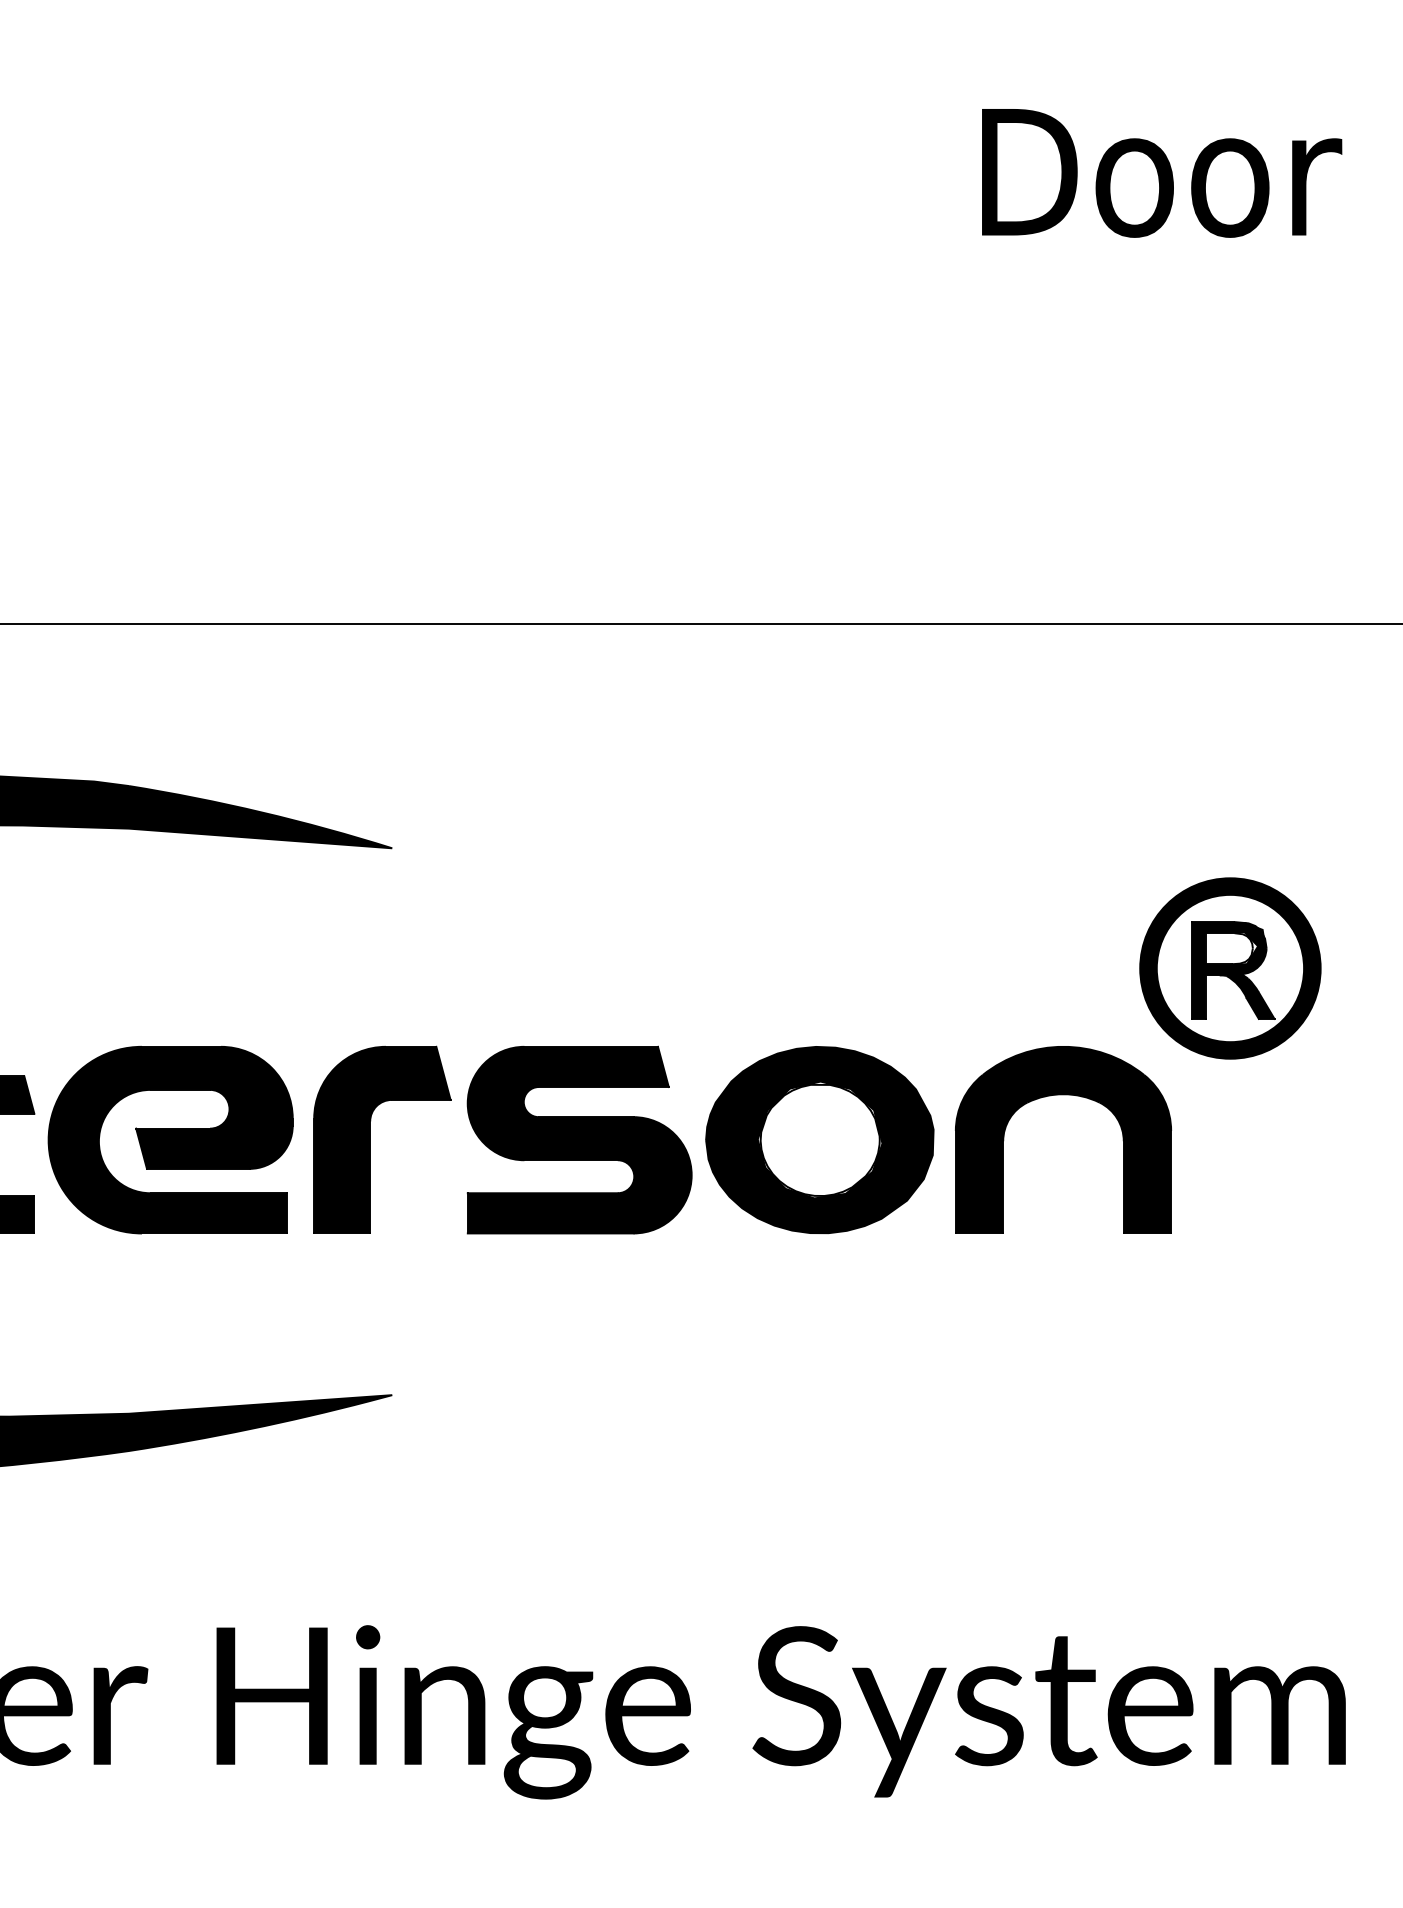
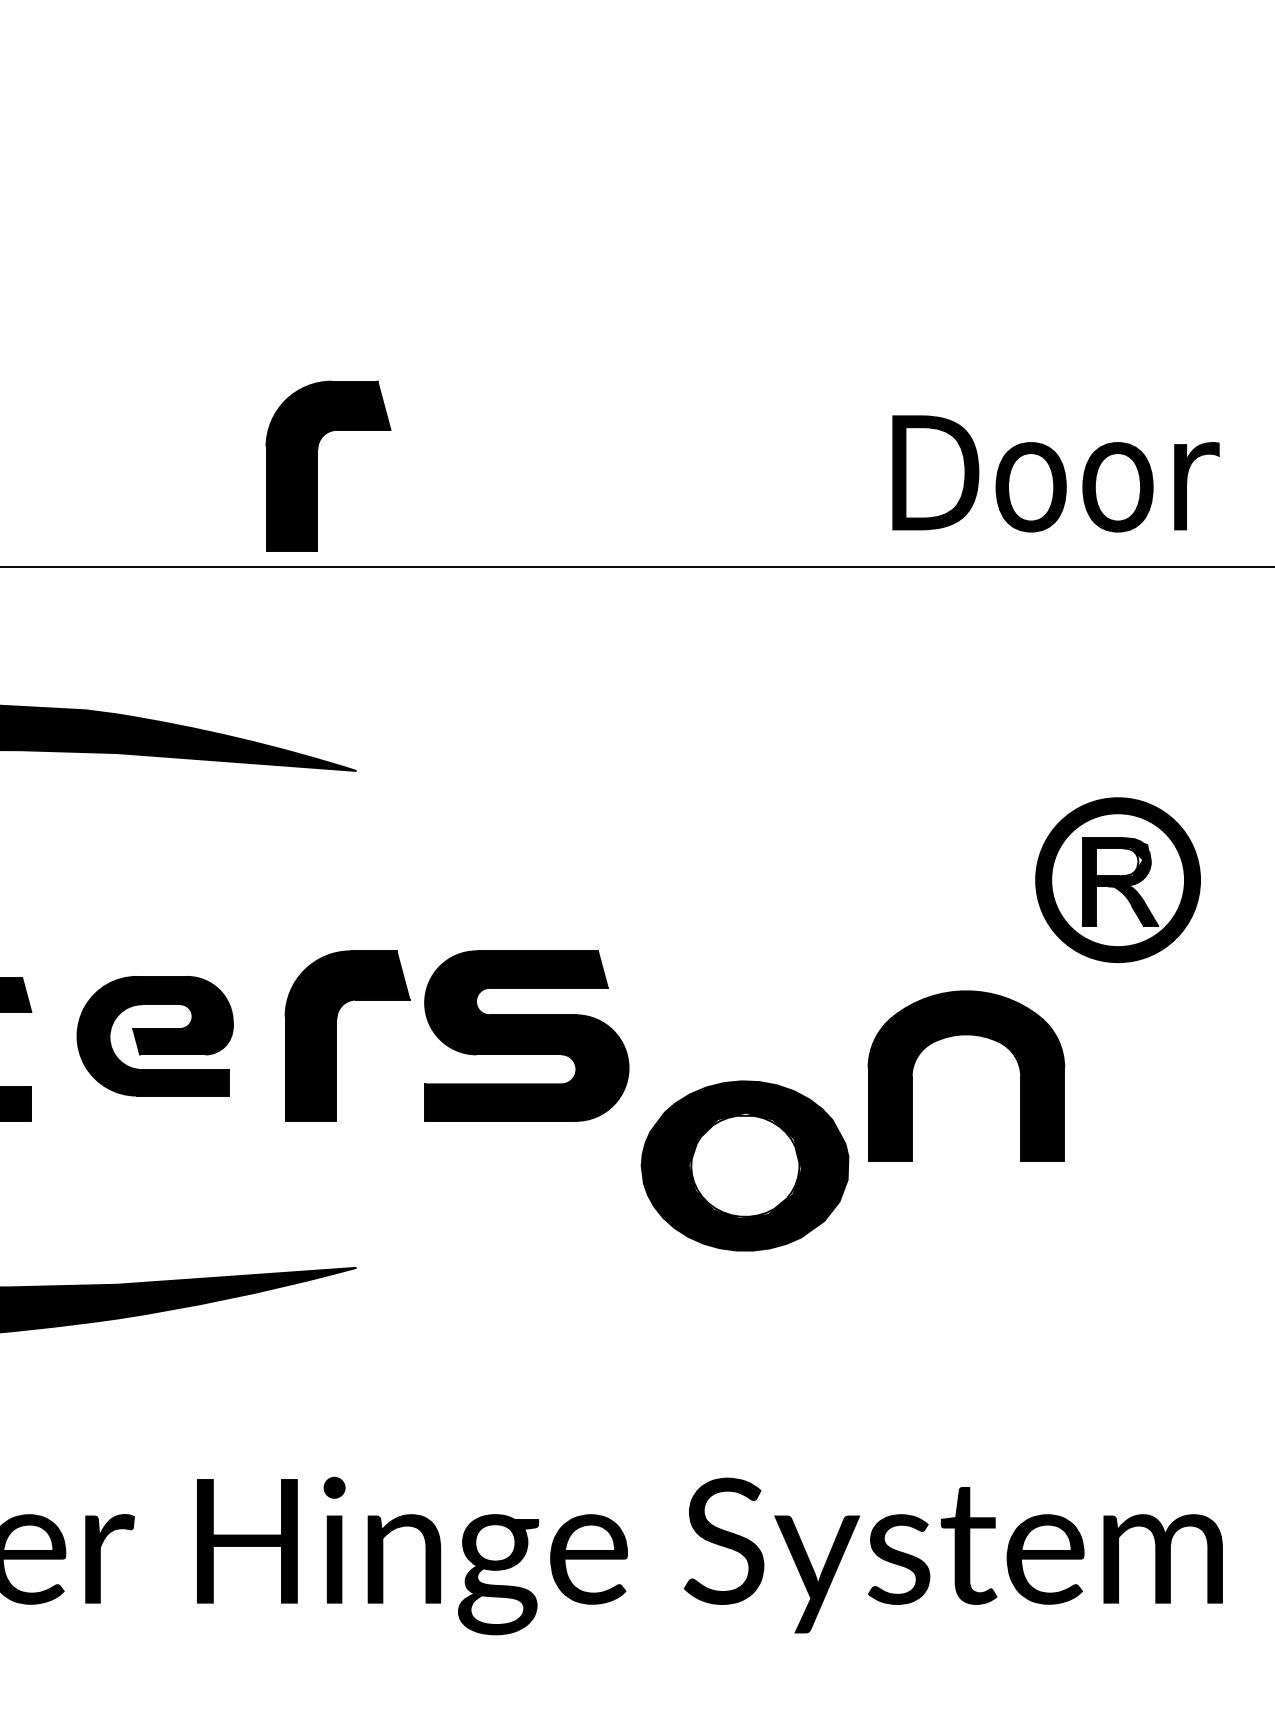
text: (1162, 173) -> (1056, 474), moved
part: (349, 512) -> (317, 465), added
part: (1063, 1095) -> (966, 1035), moved
part: (170, 1140) -> (155, 1036), size x0.7
part: (819, 1140) -> (744, 1166), moved

